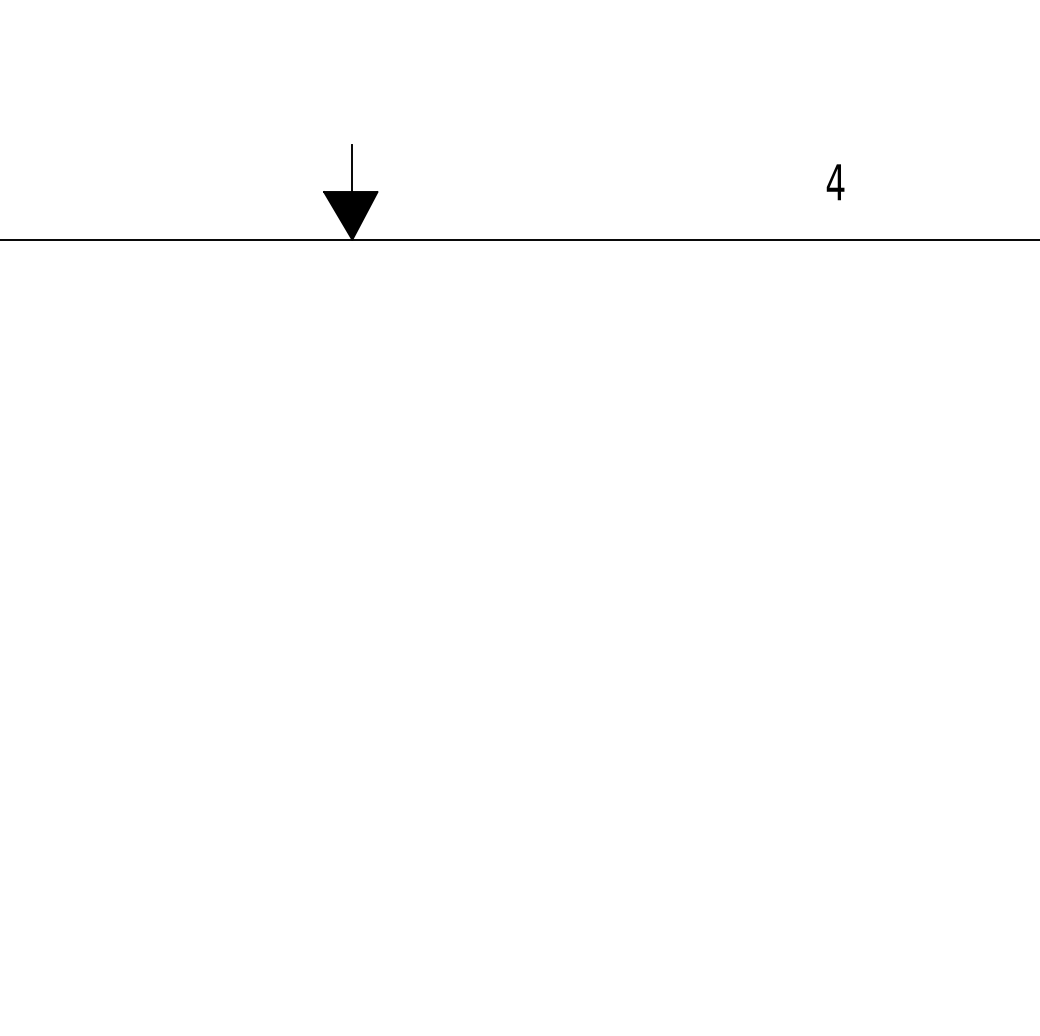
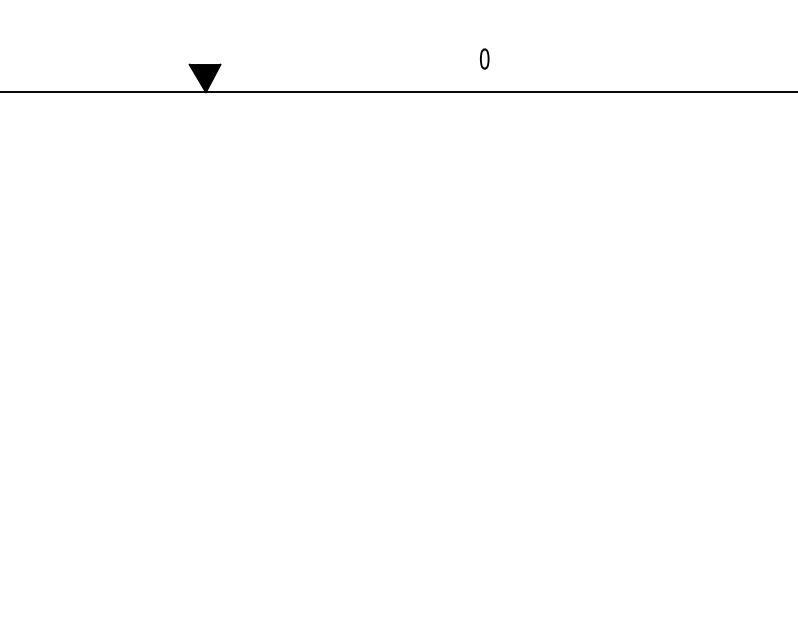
line: (351, 167) -> (205, 50), removed
text: (835, 181) -> (484, 58), 4 -> 0

